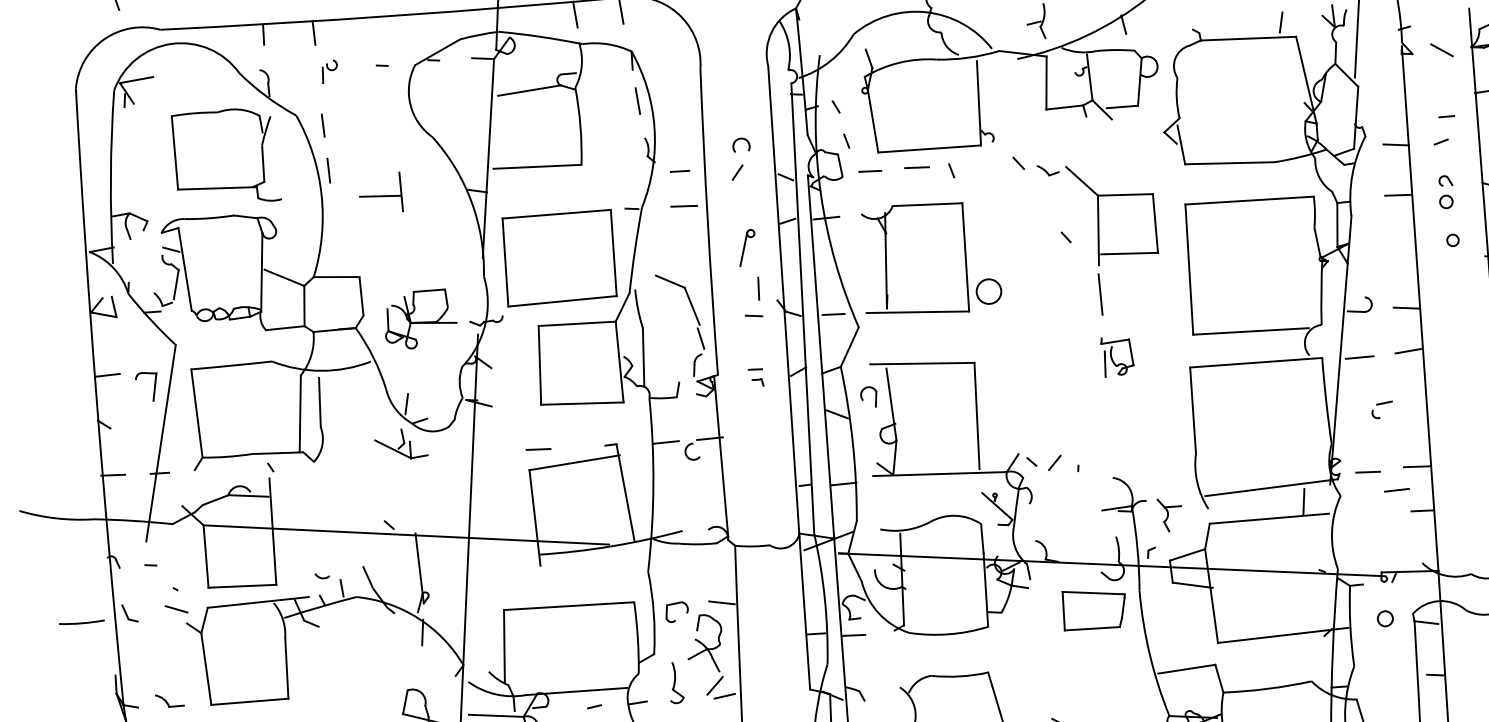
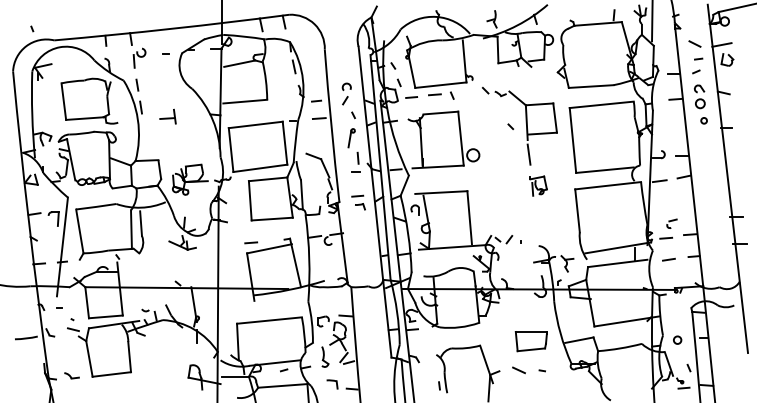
line: (1441, 49) -> (694, 43), moved
part: (329, 70) -> (139, 57), size x1.67
part: (380, 190) -> (167, 116), size x0.71
part: (1445, 191) -> (699, 96), size x1.43
line: (752, 202) -> (353, 115), added
part: (756, 377) -> (358, 202), size x1.67
part: (1381, 409) -> (671, 223), moved
line: (1396, 489) -> (668, 259), moved
part: (1091, 612) -> (530, 341), moved
circle: (1385, 617) -> (677, 339), moved

